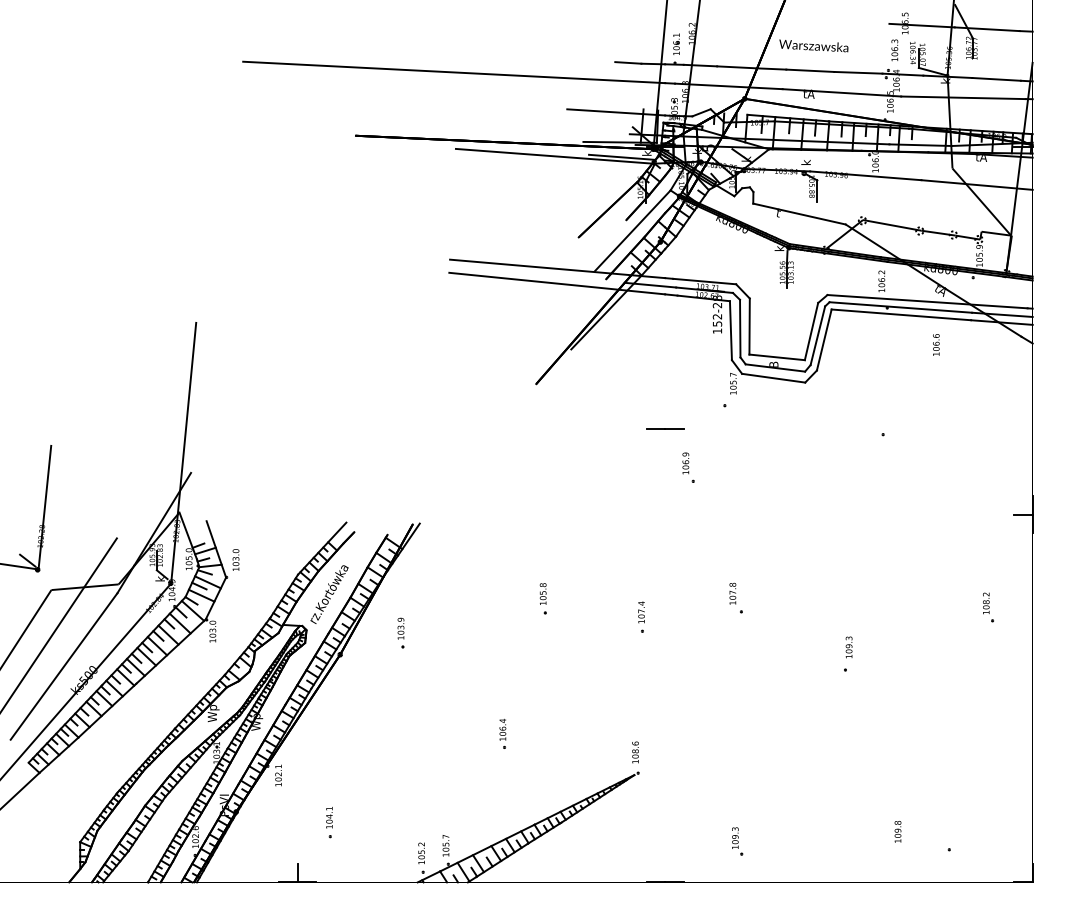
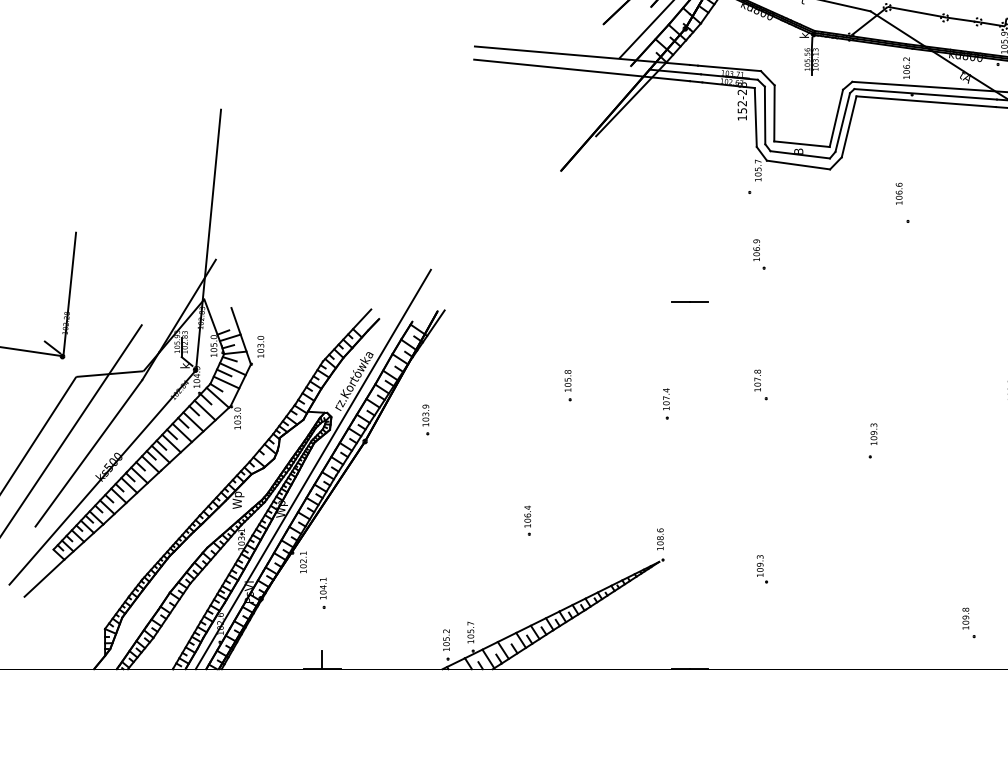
text: (936, 344) -> (899, 193), moved
line: (665, 428) -> (690, 301), moved
part: (688, 467) -> (759, 254), moved
line: (288, 682) -> (313, 469), added
part: (329, 822) -> (323, 593), moved
text: (897, 831) -> (965, 618), moved
part: (737, 841) -> (762, 569), moved

